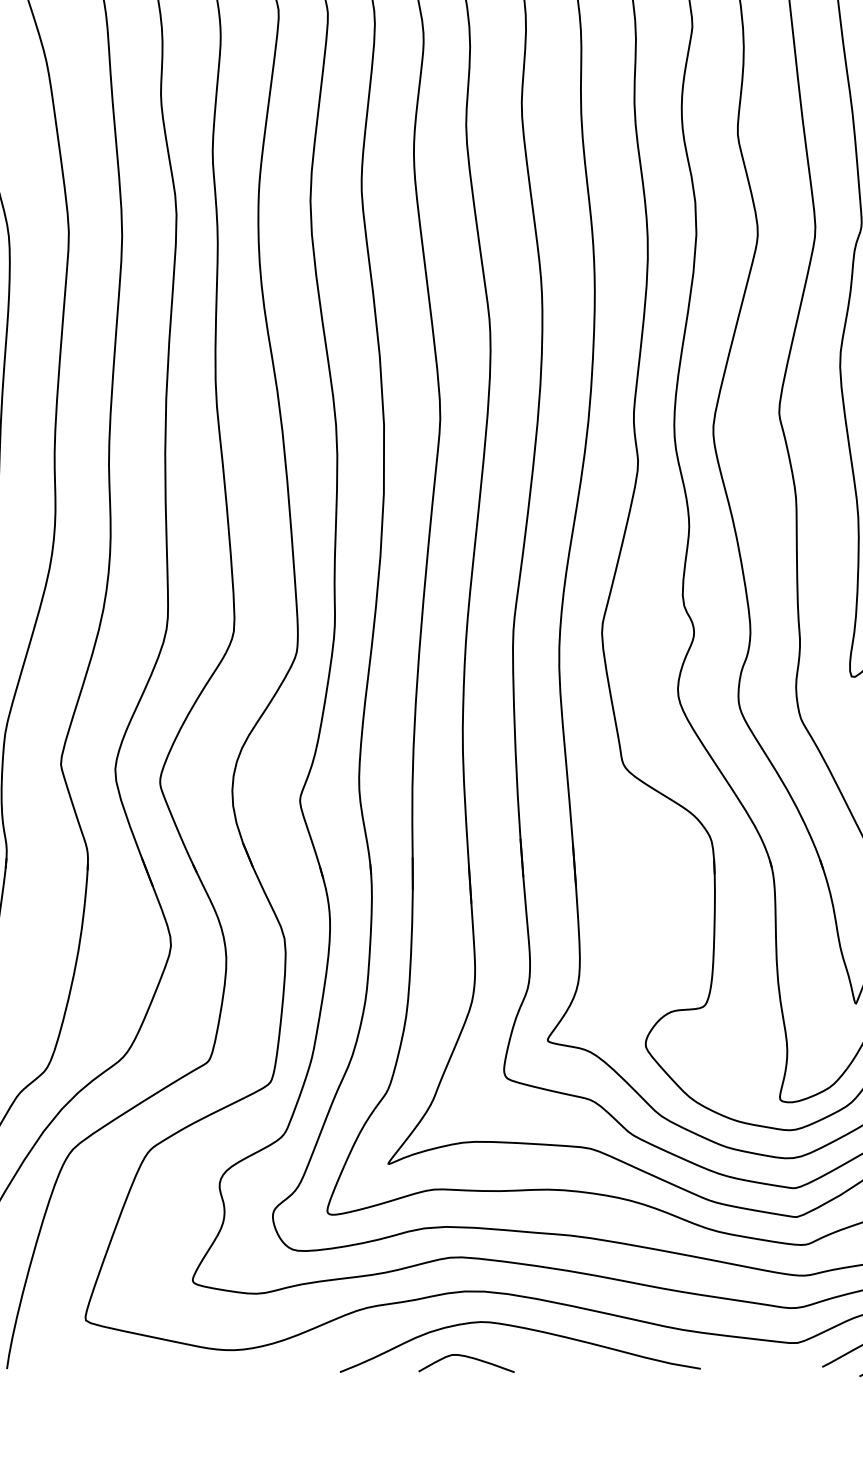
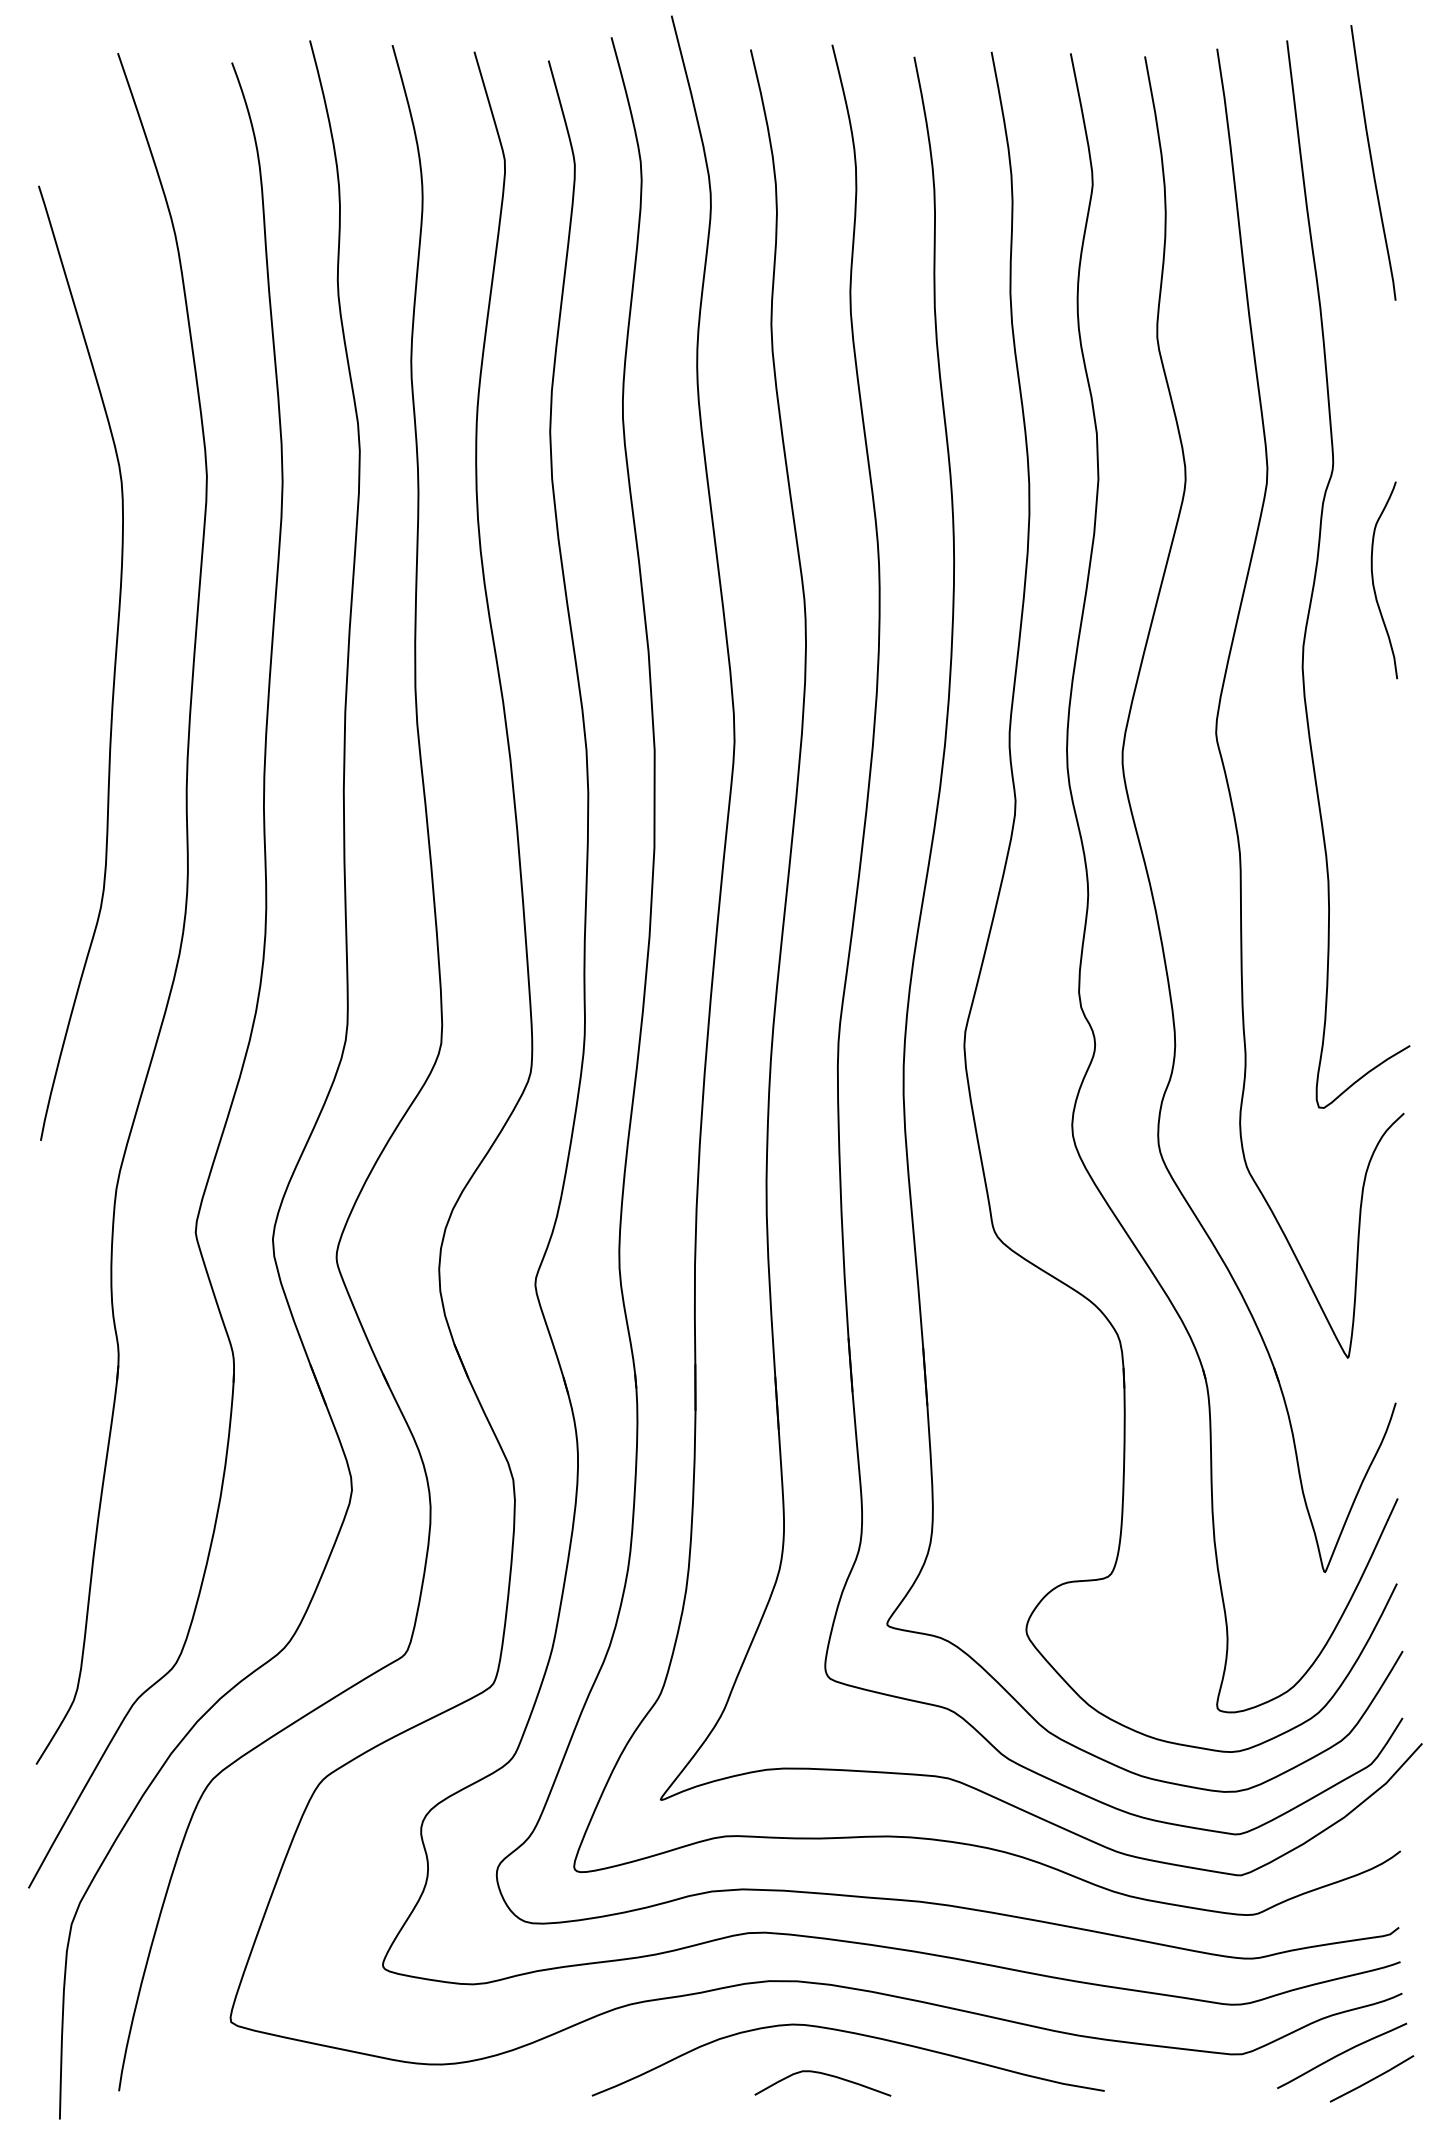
curve: (468, 1357) -> (825, 2075), moved

